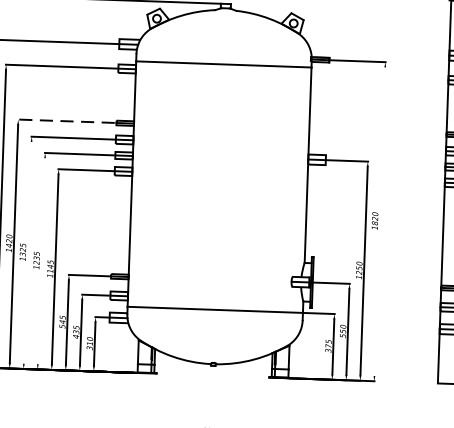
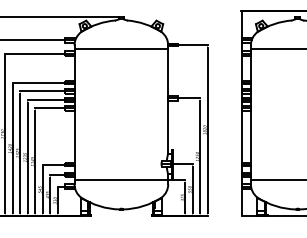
line: (66, 121) -> (38, 82), dashed -> solid
line: (379, 220) -> (207, 129), added
line: (28, 252) -> (20, 153), added
line: (41, 260) -> (27, 157), added

